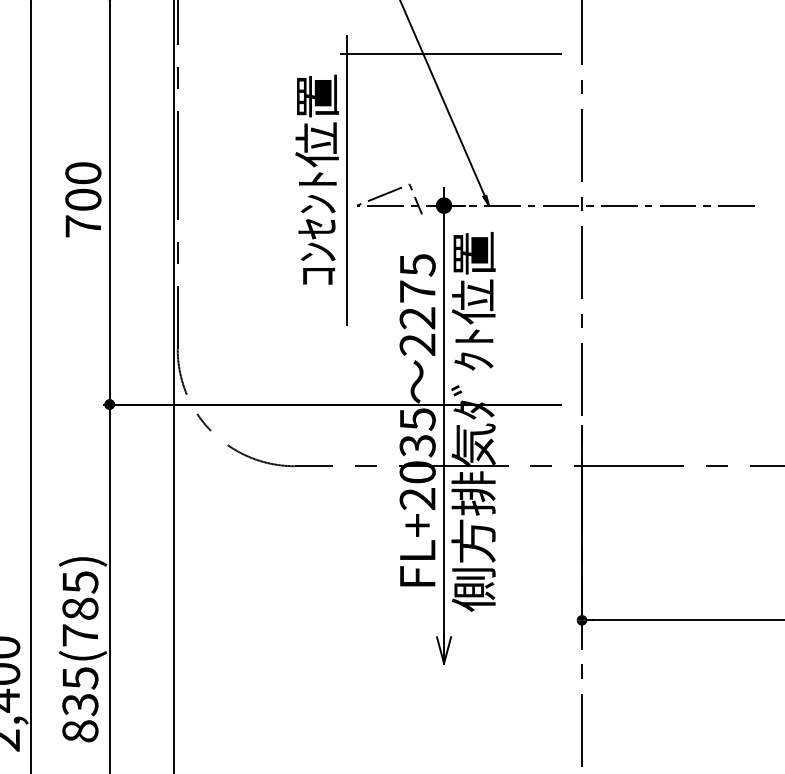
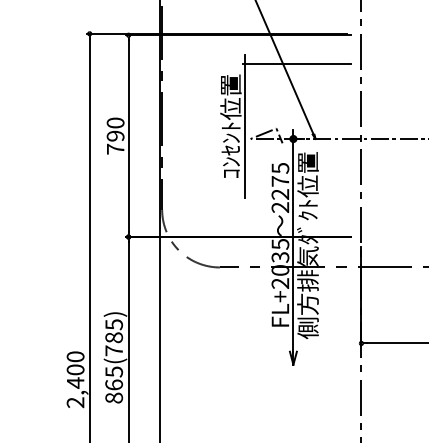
text: (83, 198) -> (115, 135), 700 -> 790
text: (79, 703) -> (113, 384), 835(785) -> 865(785)

